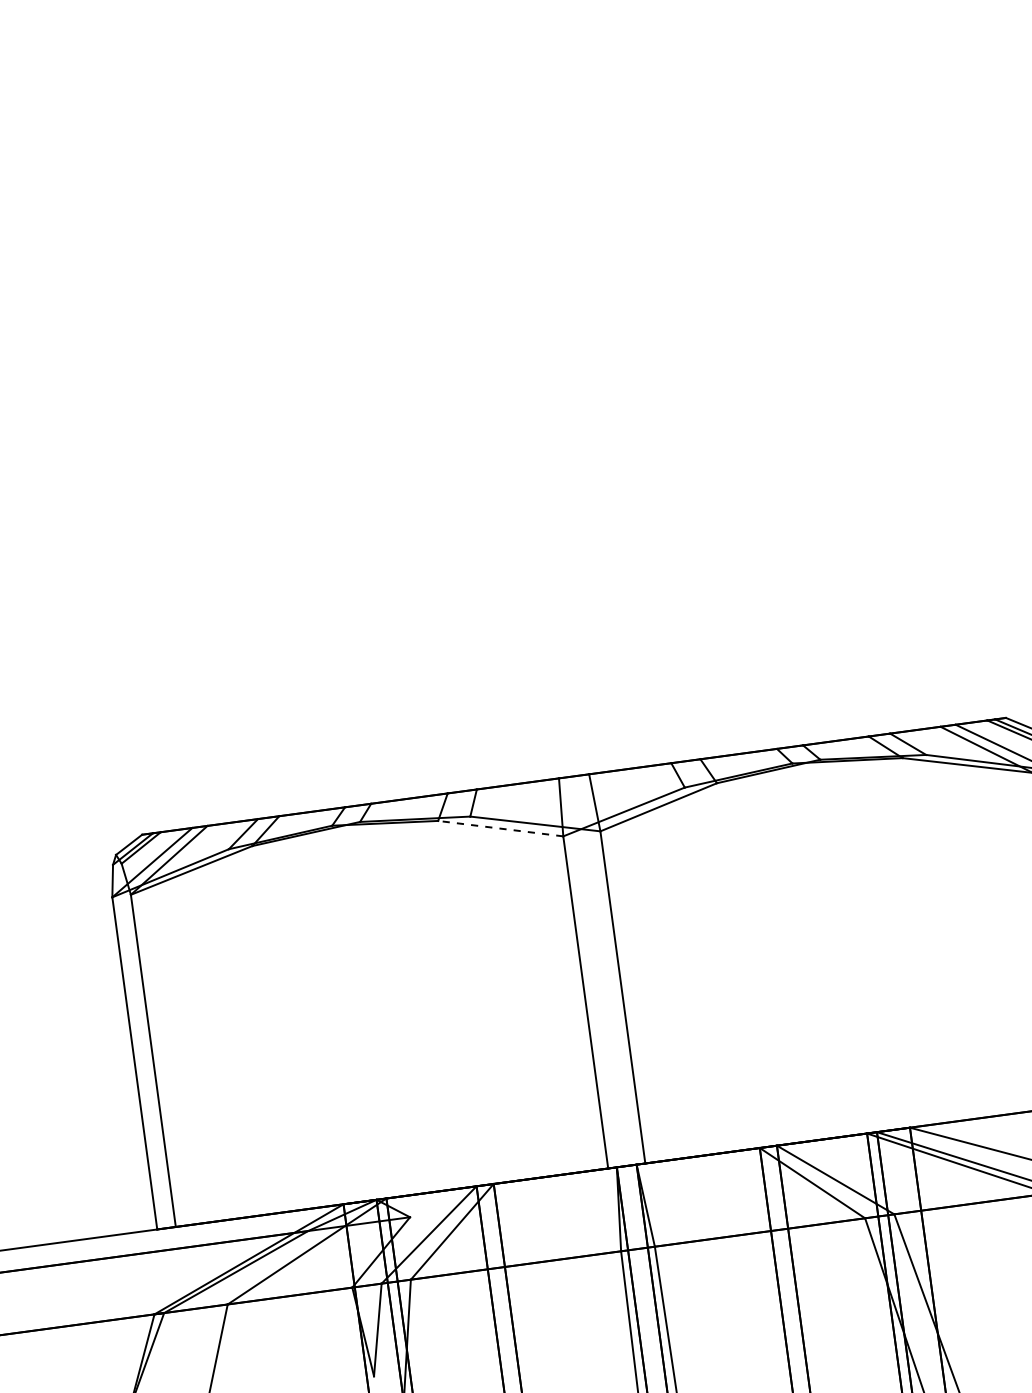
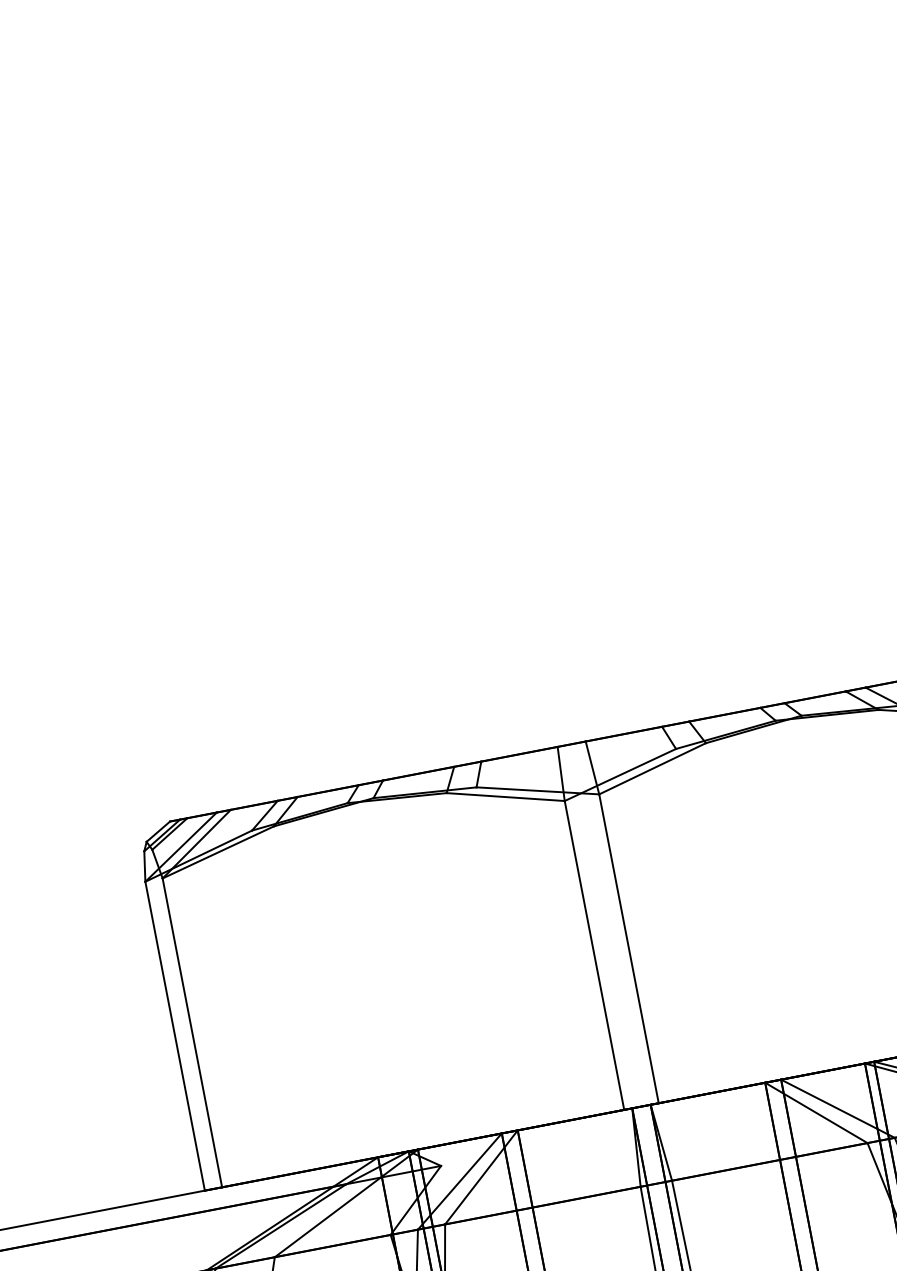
line: (500, 828) -> (505, 796), dashed -> solid

